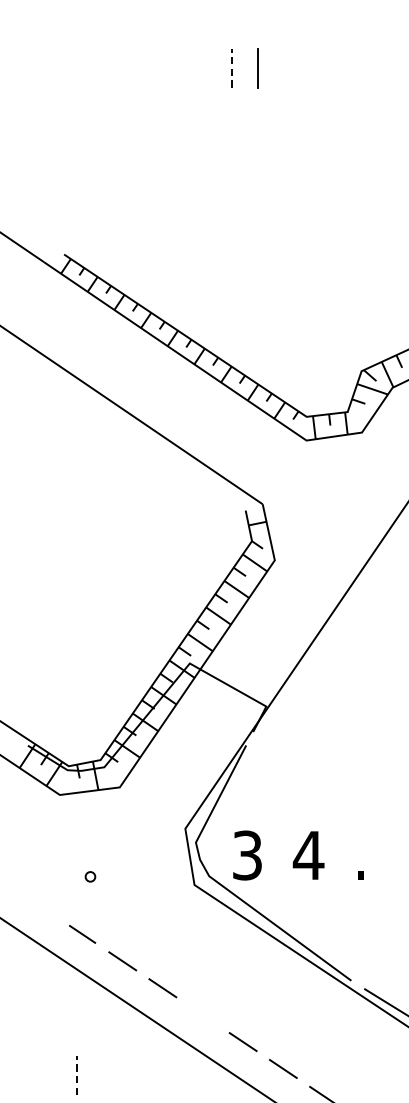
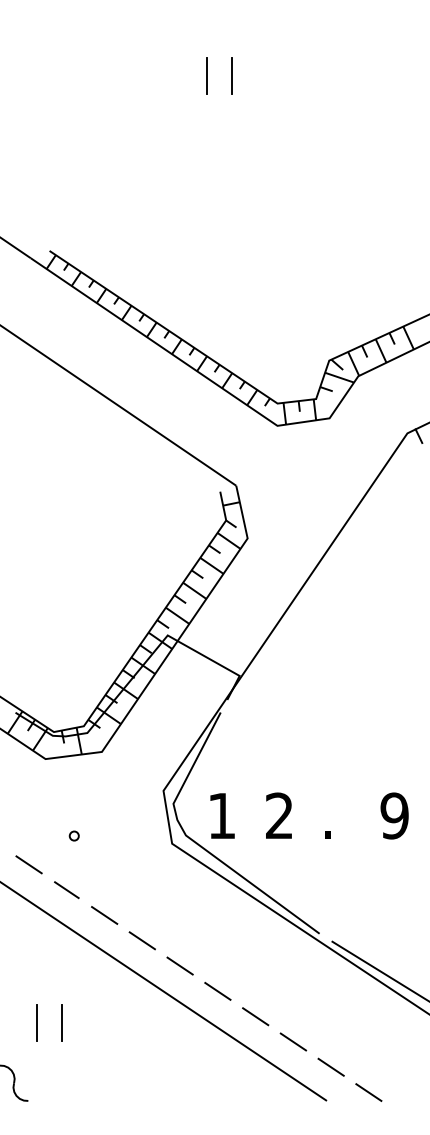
line: (232, 67) -> (207, 75), dashed -> solid
text: (247, 854) -> (221, 815), 3 -> 1
text: (308, 854) -> (279, 815), 4 -> 2
line: (41, 907) -> (28, 864), added
line: (202, 1014) -> (179, 965), added
line: (51, 1075) -> (37, 1022), added
line: (76, 1075) -> (61, 1022), dashed -> solid

